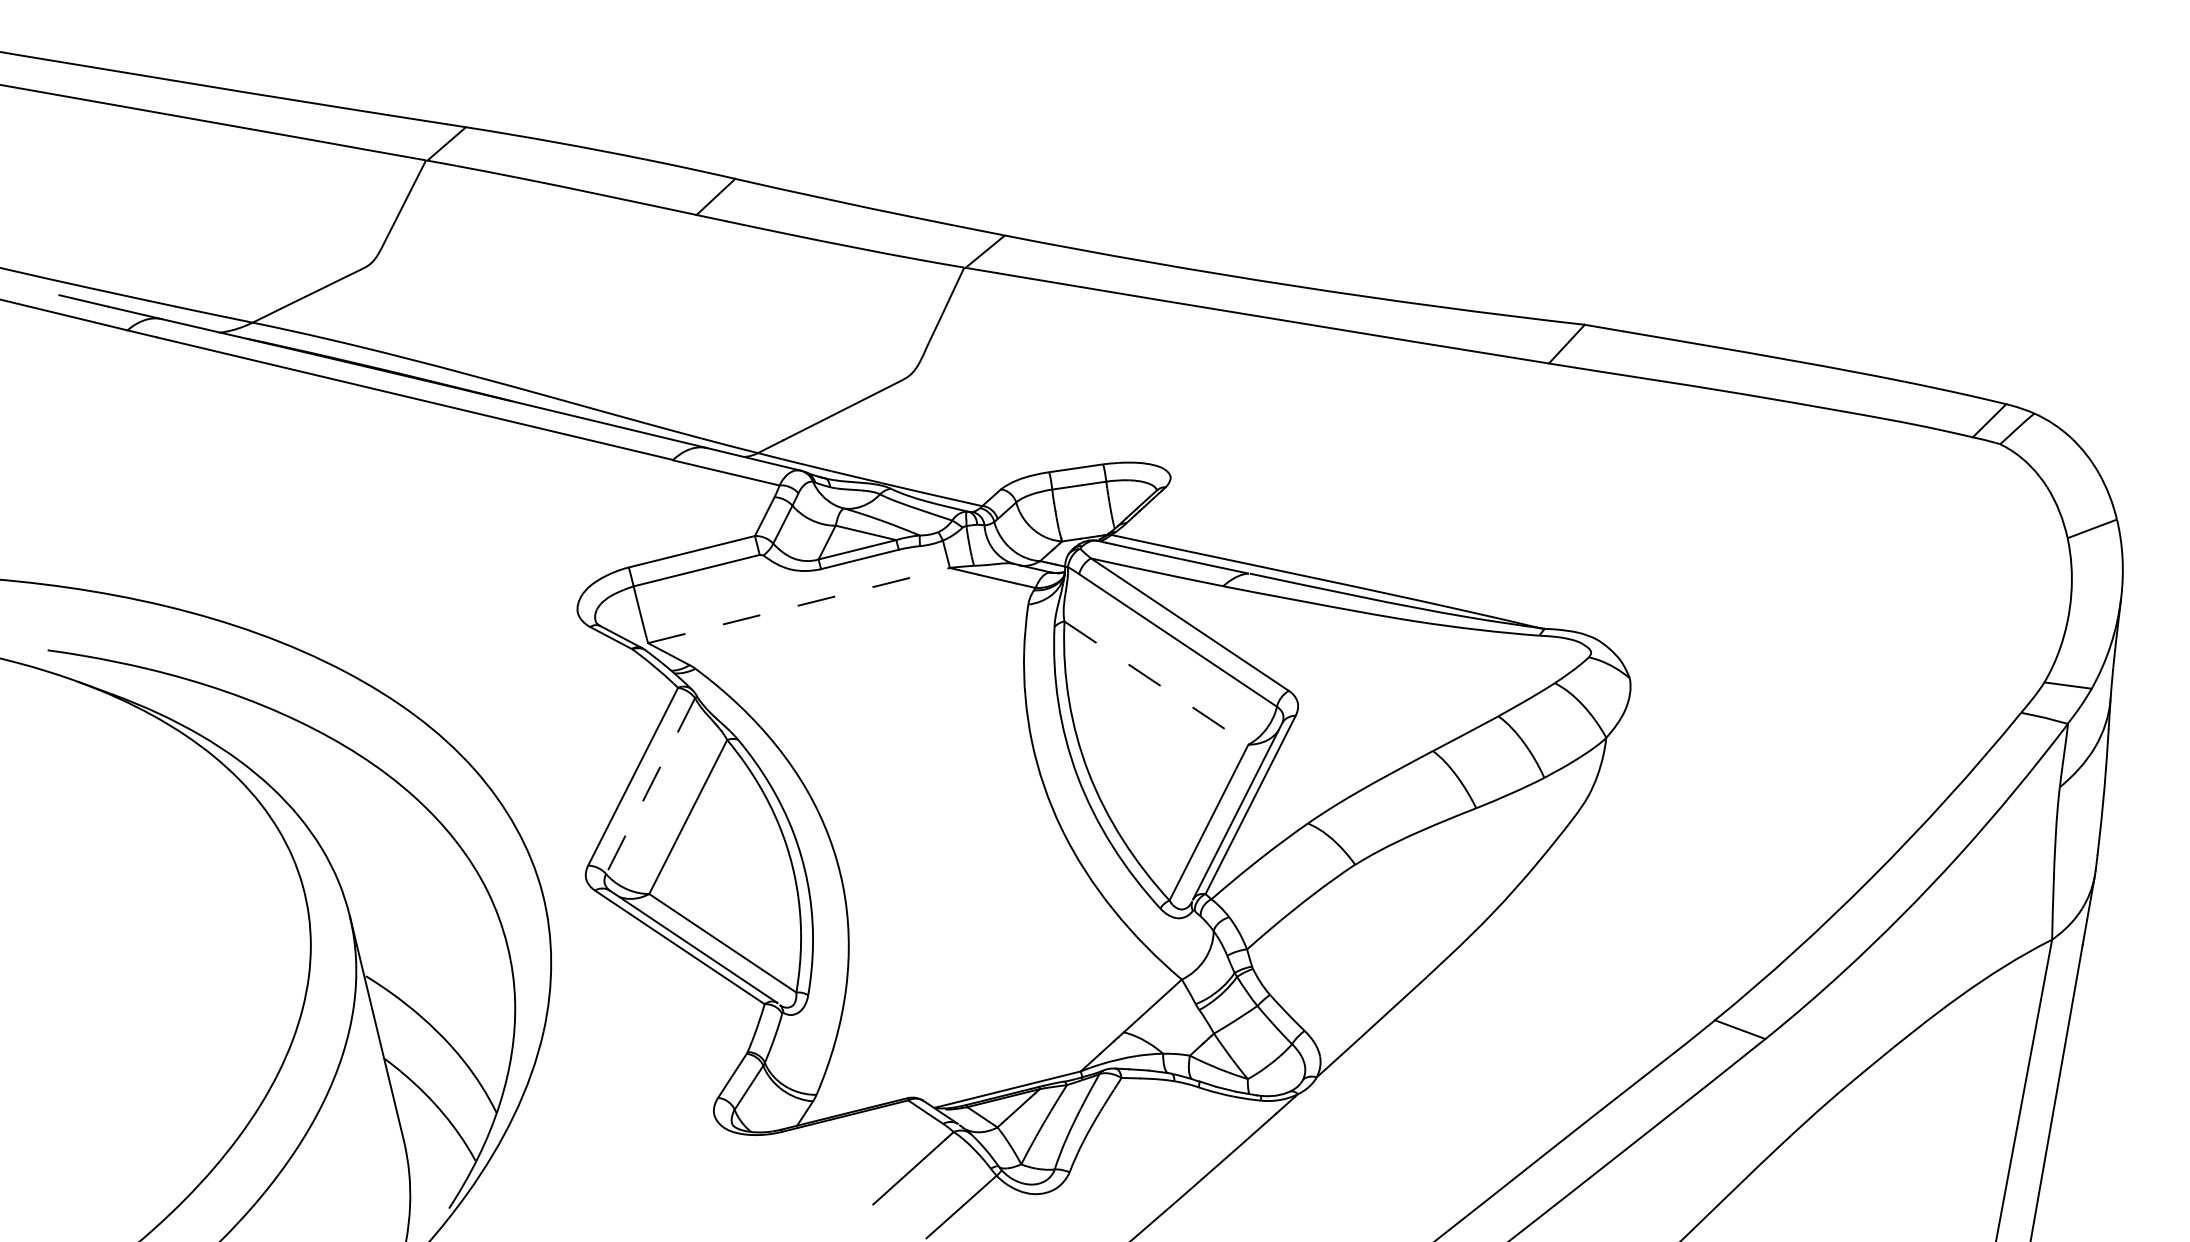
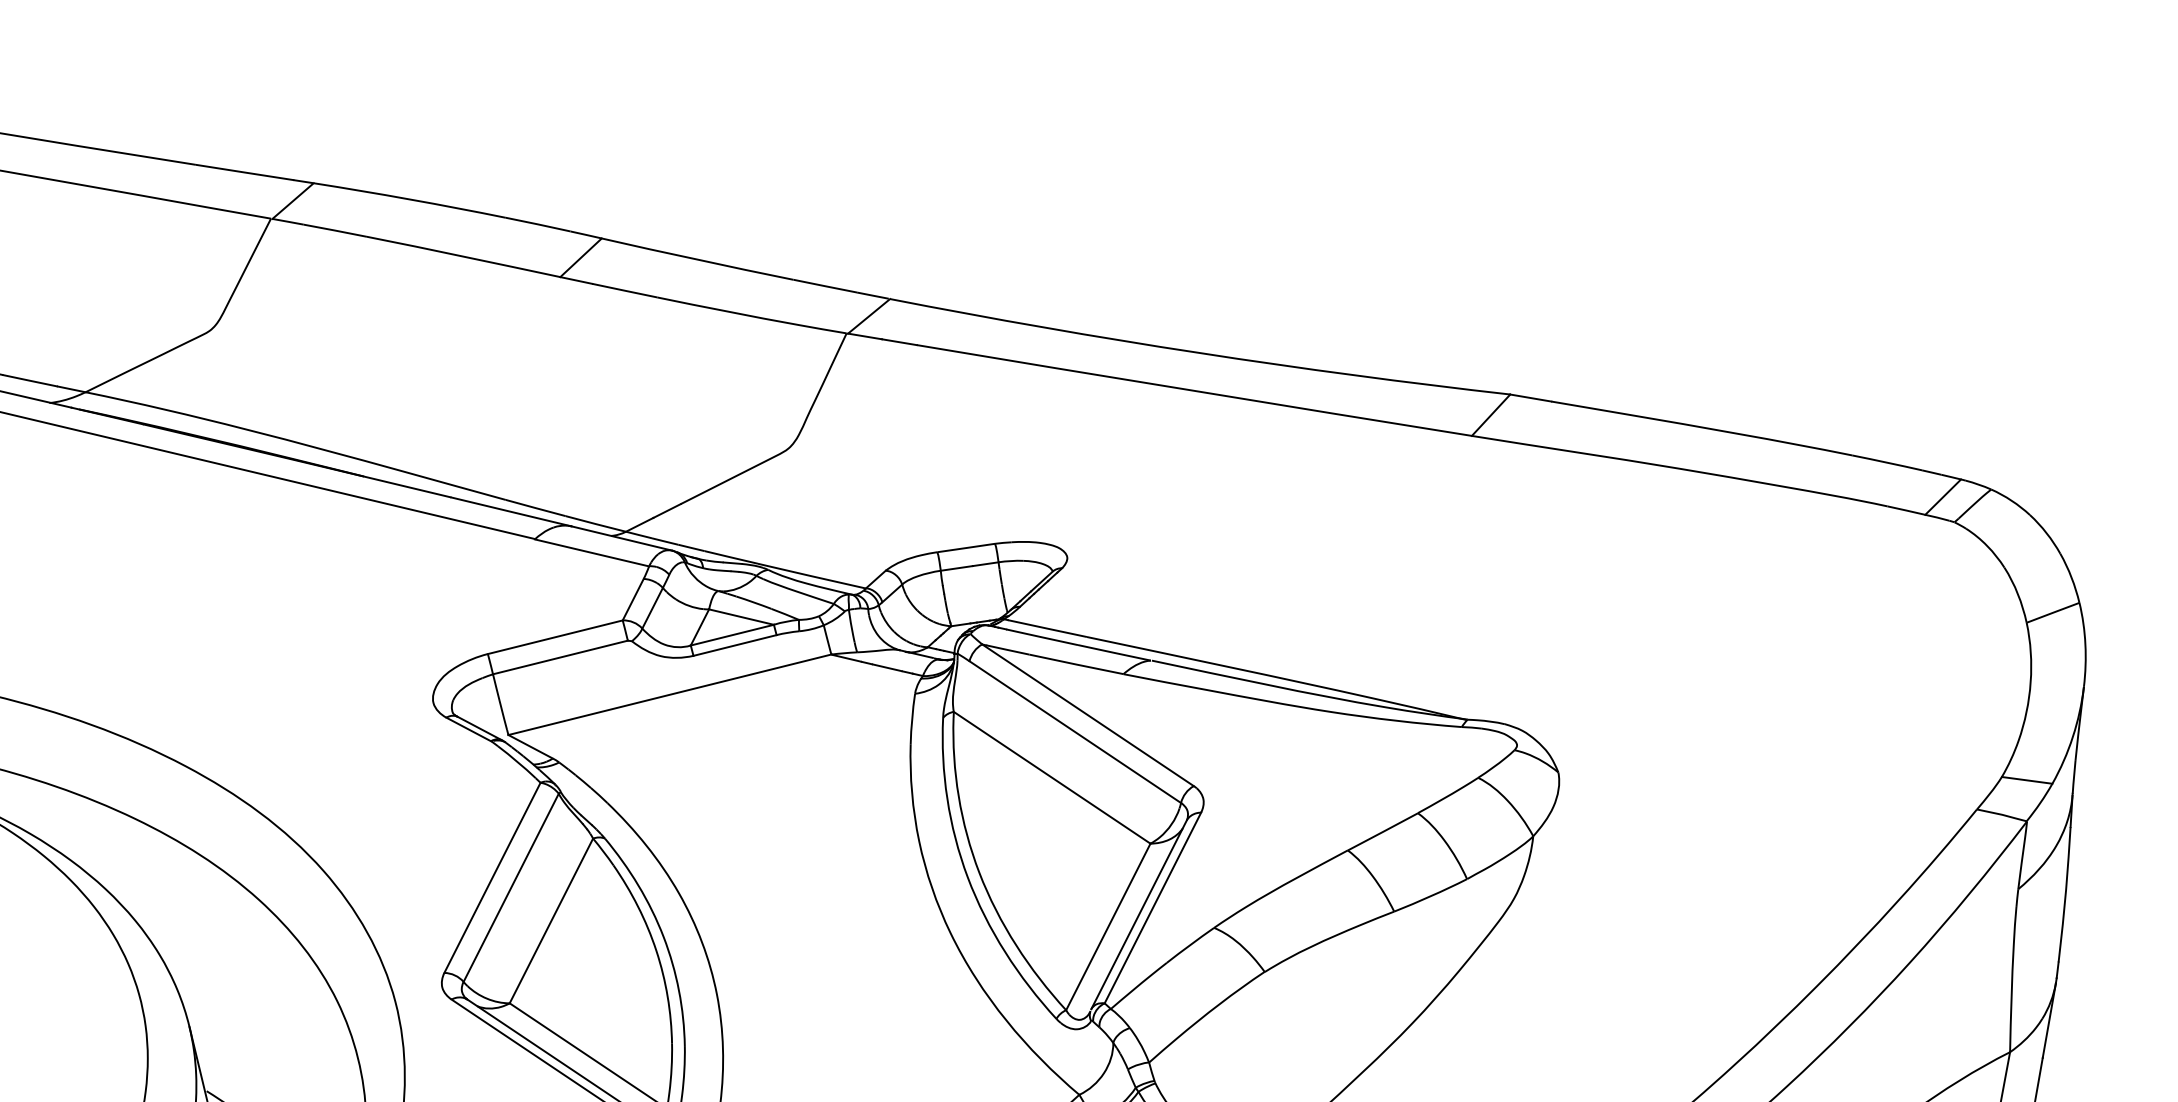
line: (799, 605) -> (670, 694), dashed -> solid
line: (1156, 683) -> (1052, 778), dashed -> solid
line: (650, 786) -> (511, 888), dashed -> solid

